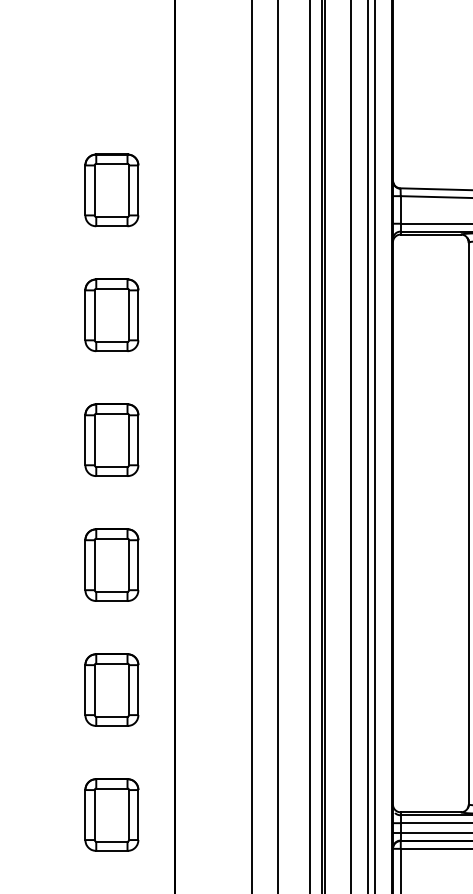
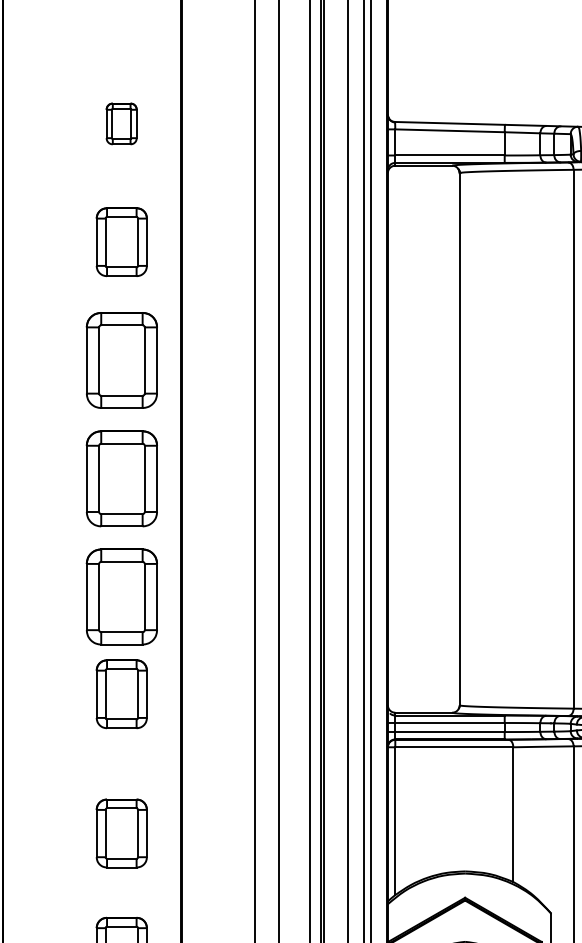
part: (111, 189) -> (121, 123), size x0.6
part: (111, 440) -> (121, 360), size x1.4
part: (111, 564) -> (121, 478), size x1.4
part: (111, 689) -> (121, 596), size x1.4
part: (111, 815) -> (121, 694), moved

